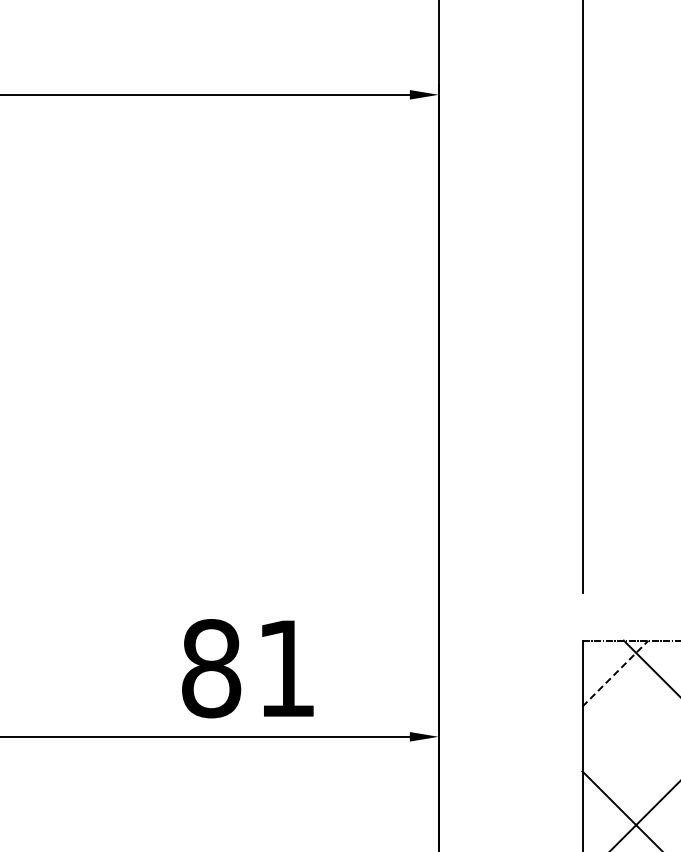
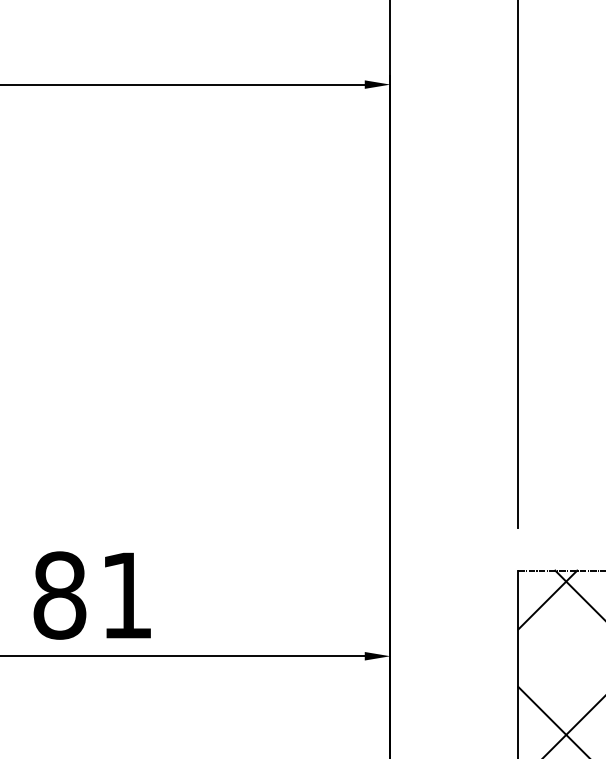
text: (247, 668) -> (91, 595), moved
line: (615, 673) -> (547, 599), dashed -> solid

